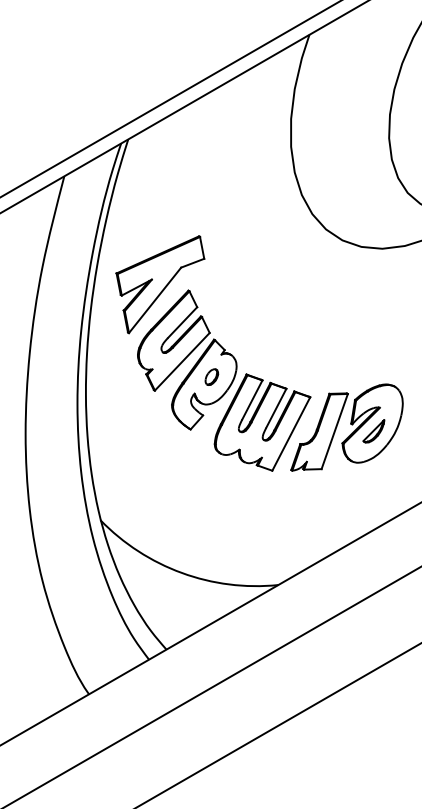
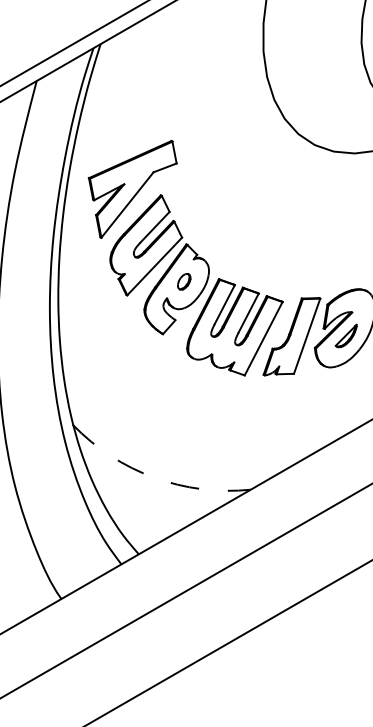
arc: (181, 573) -> (153, 478), solid -> dashed

